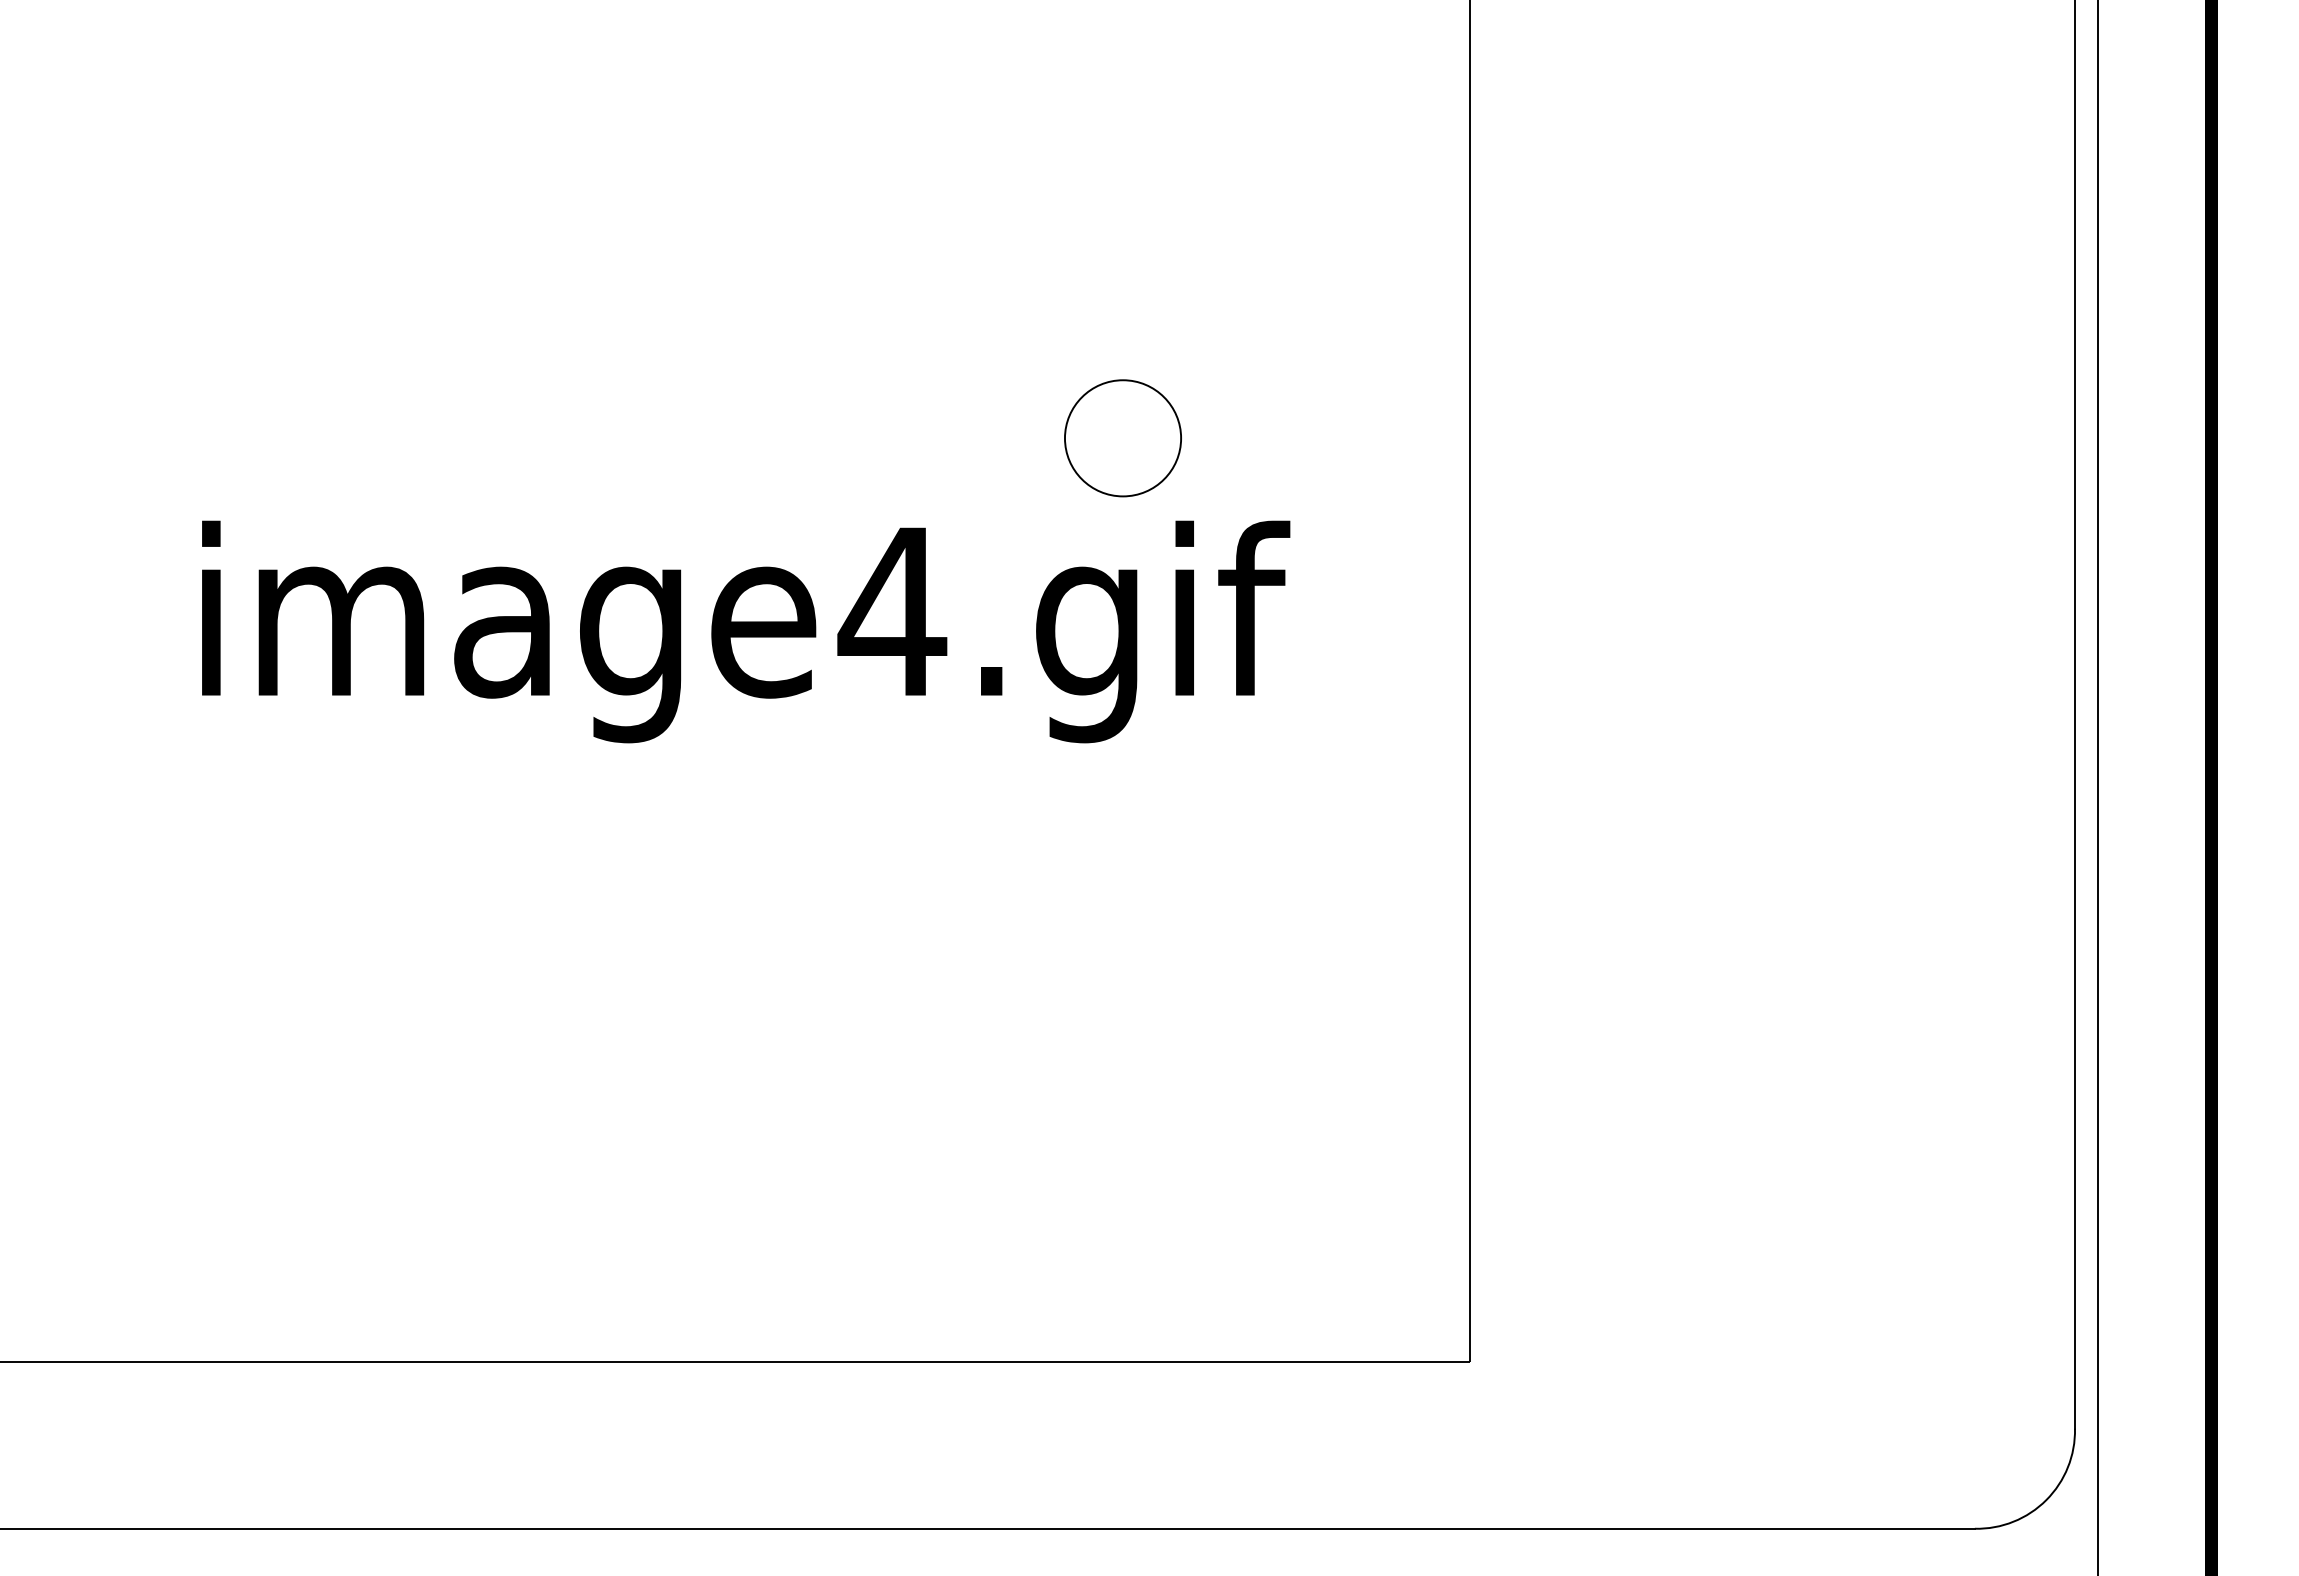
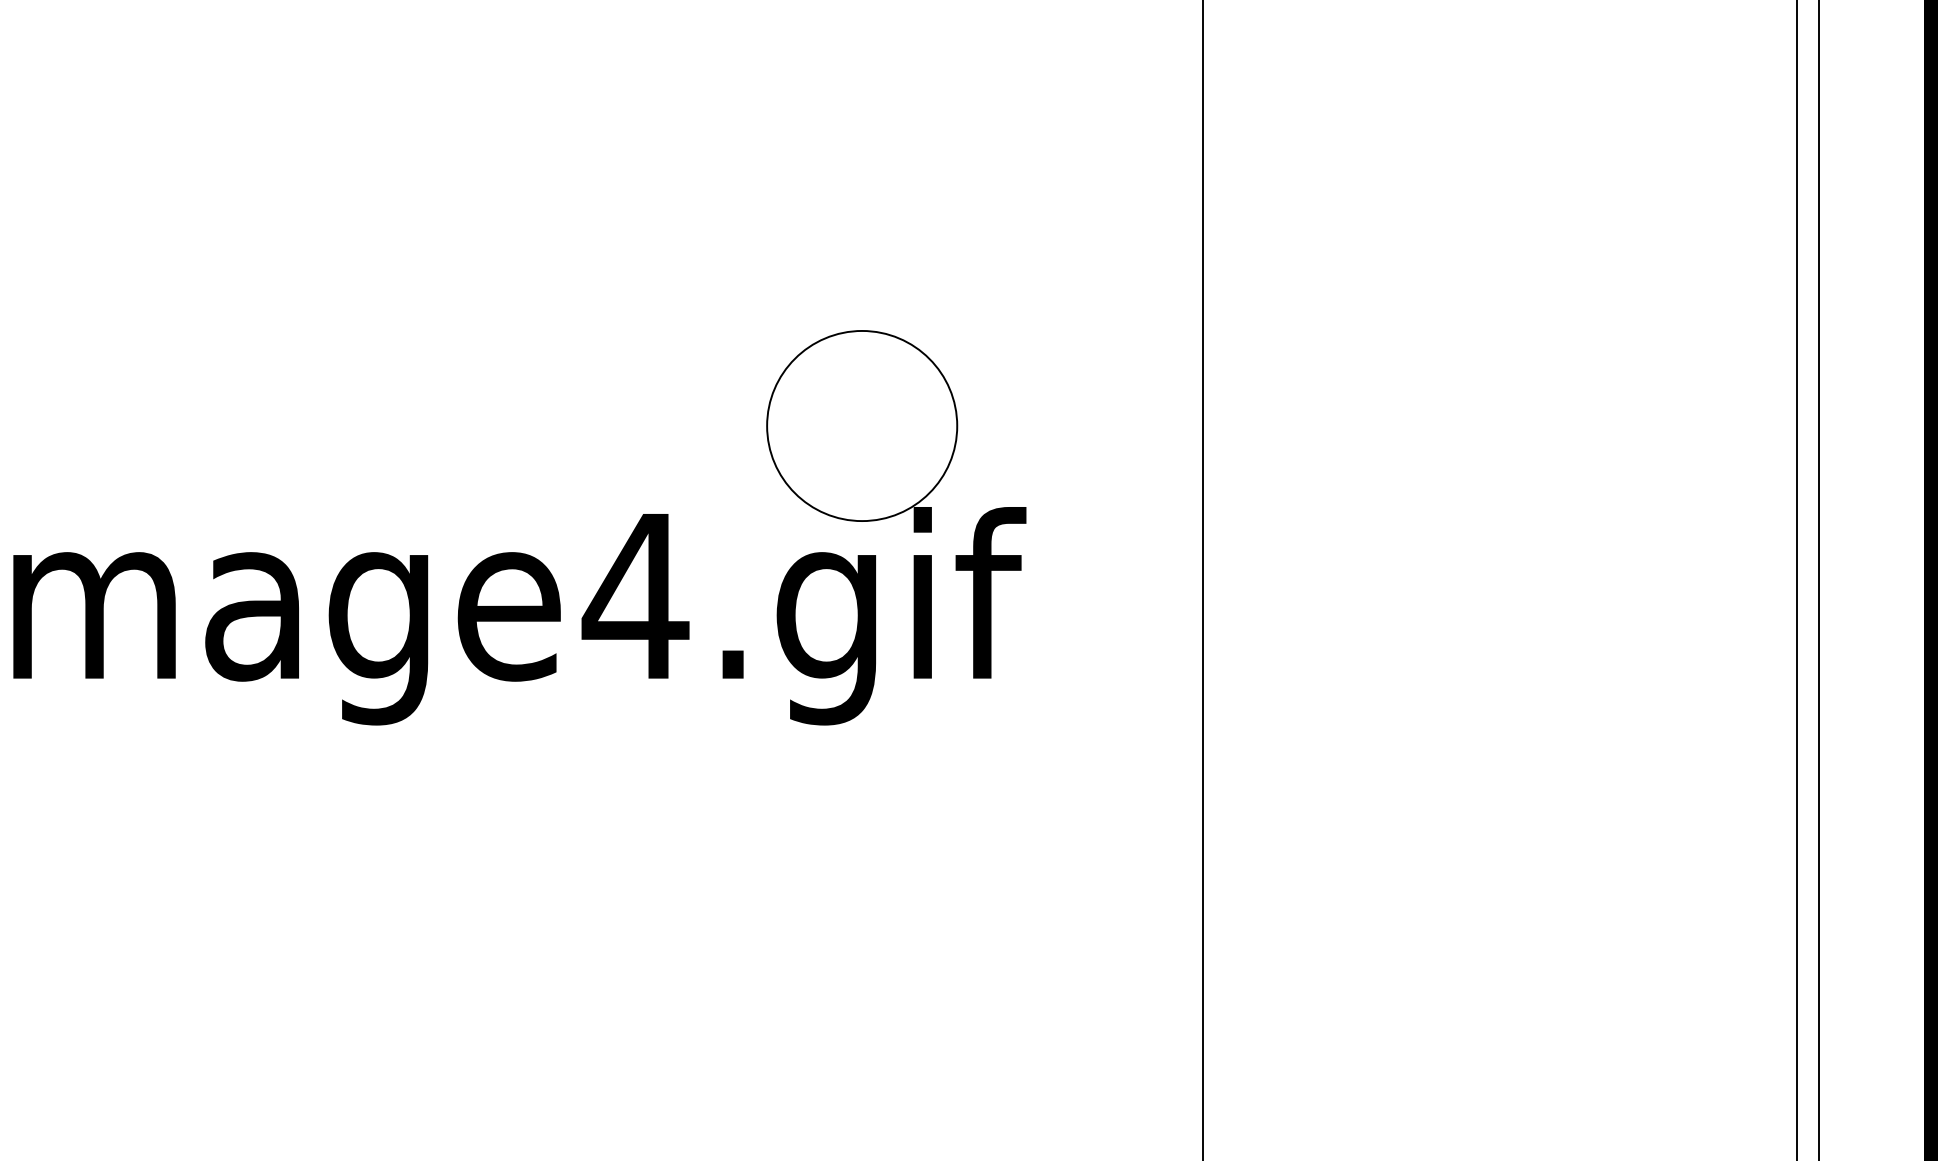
circle: (1122, 438) -> (861, 426), size x1.67

